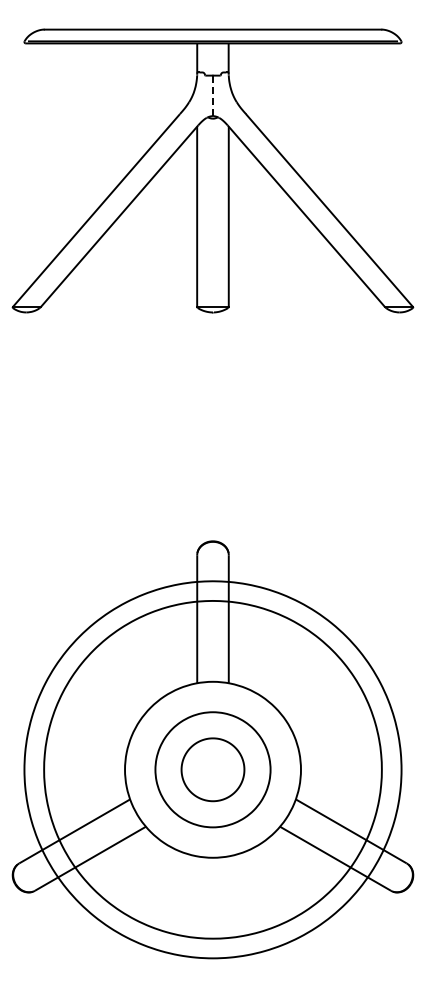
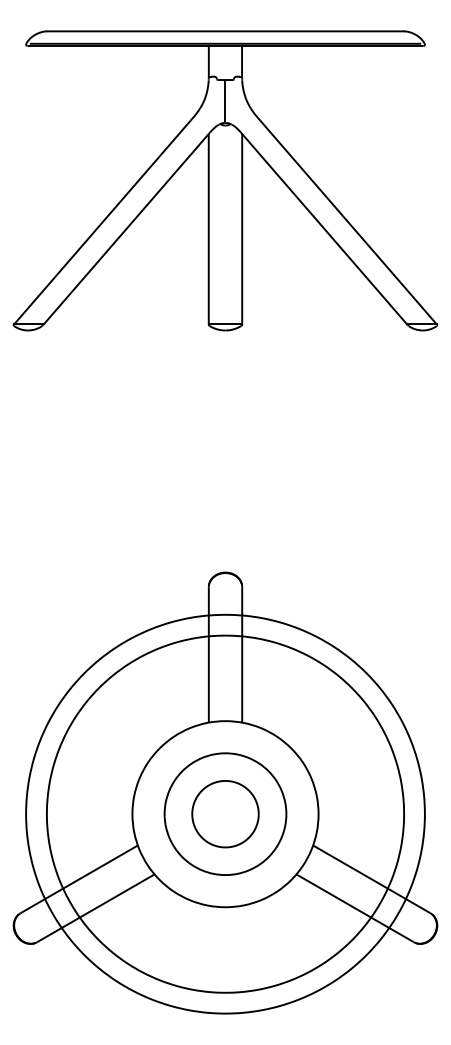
line: (212, 95) -> (224, 101), dashed -> solid

